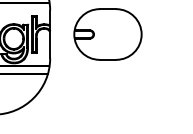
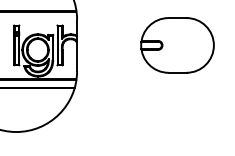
part: (107, 34) -> (177, 45), moved

